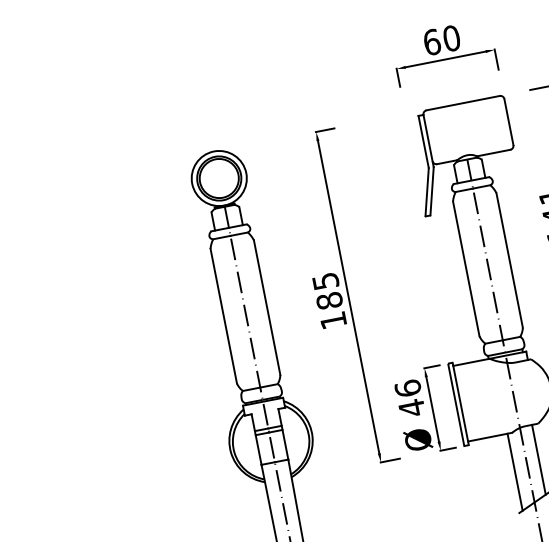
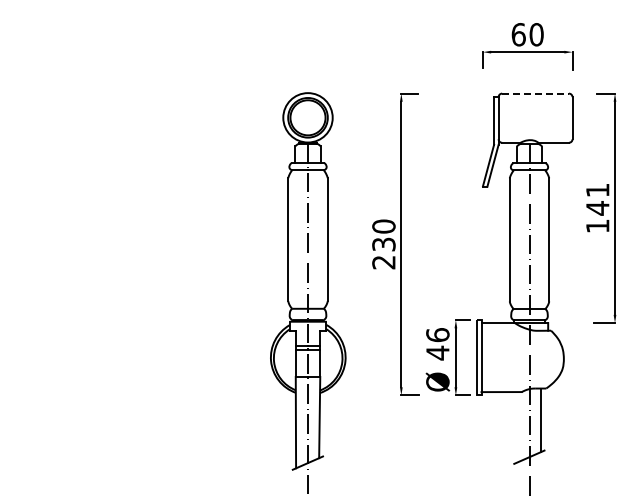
line: (464, 102) -> (536, 93), solid -> dashed
text: (329, 300) -> (383, 244), 185 -> 230
line: (515, 472) -> (517, 427), removed

